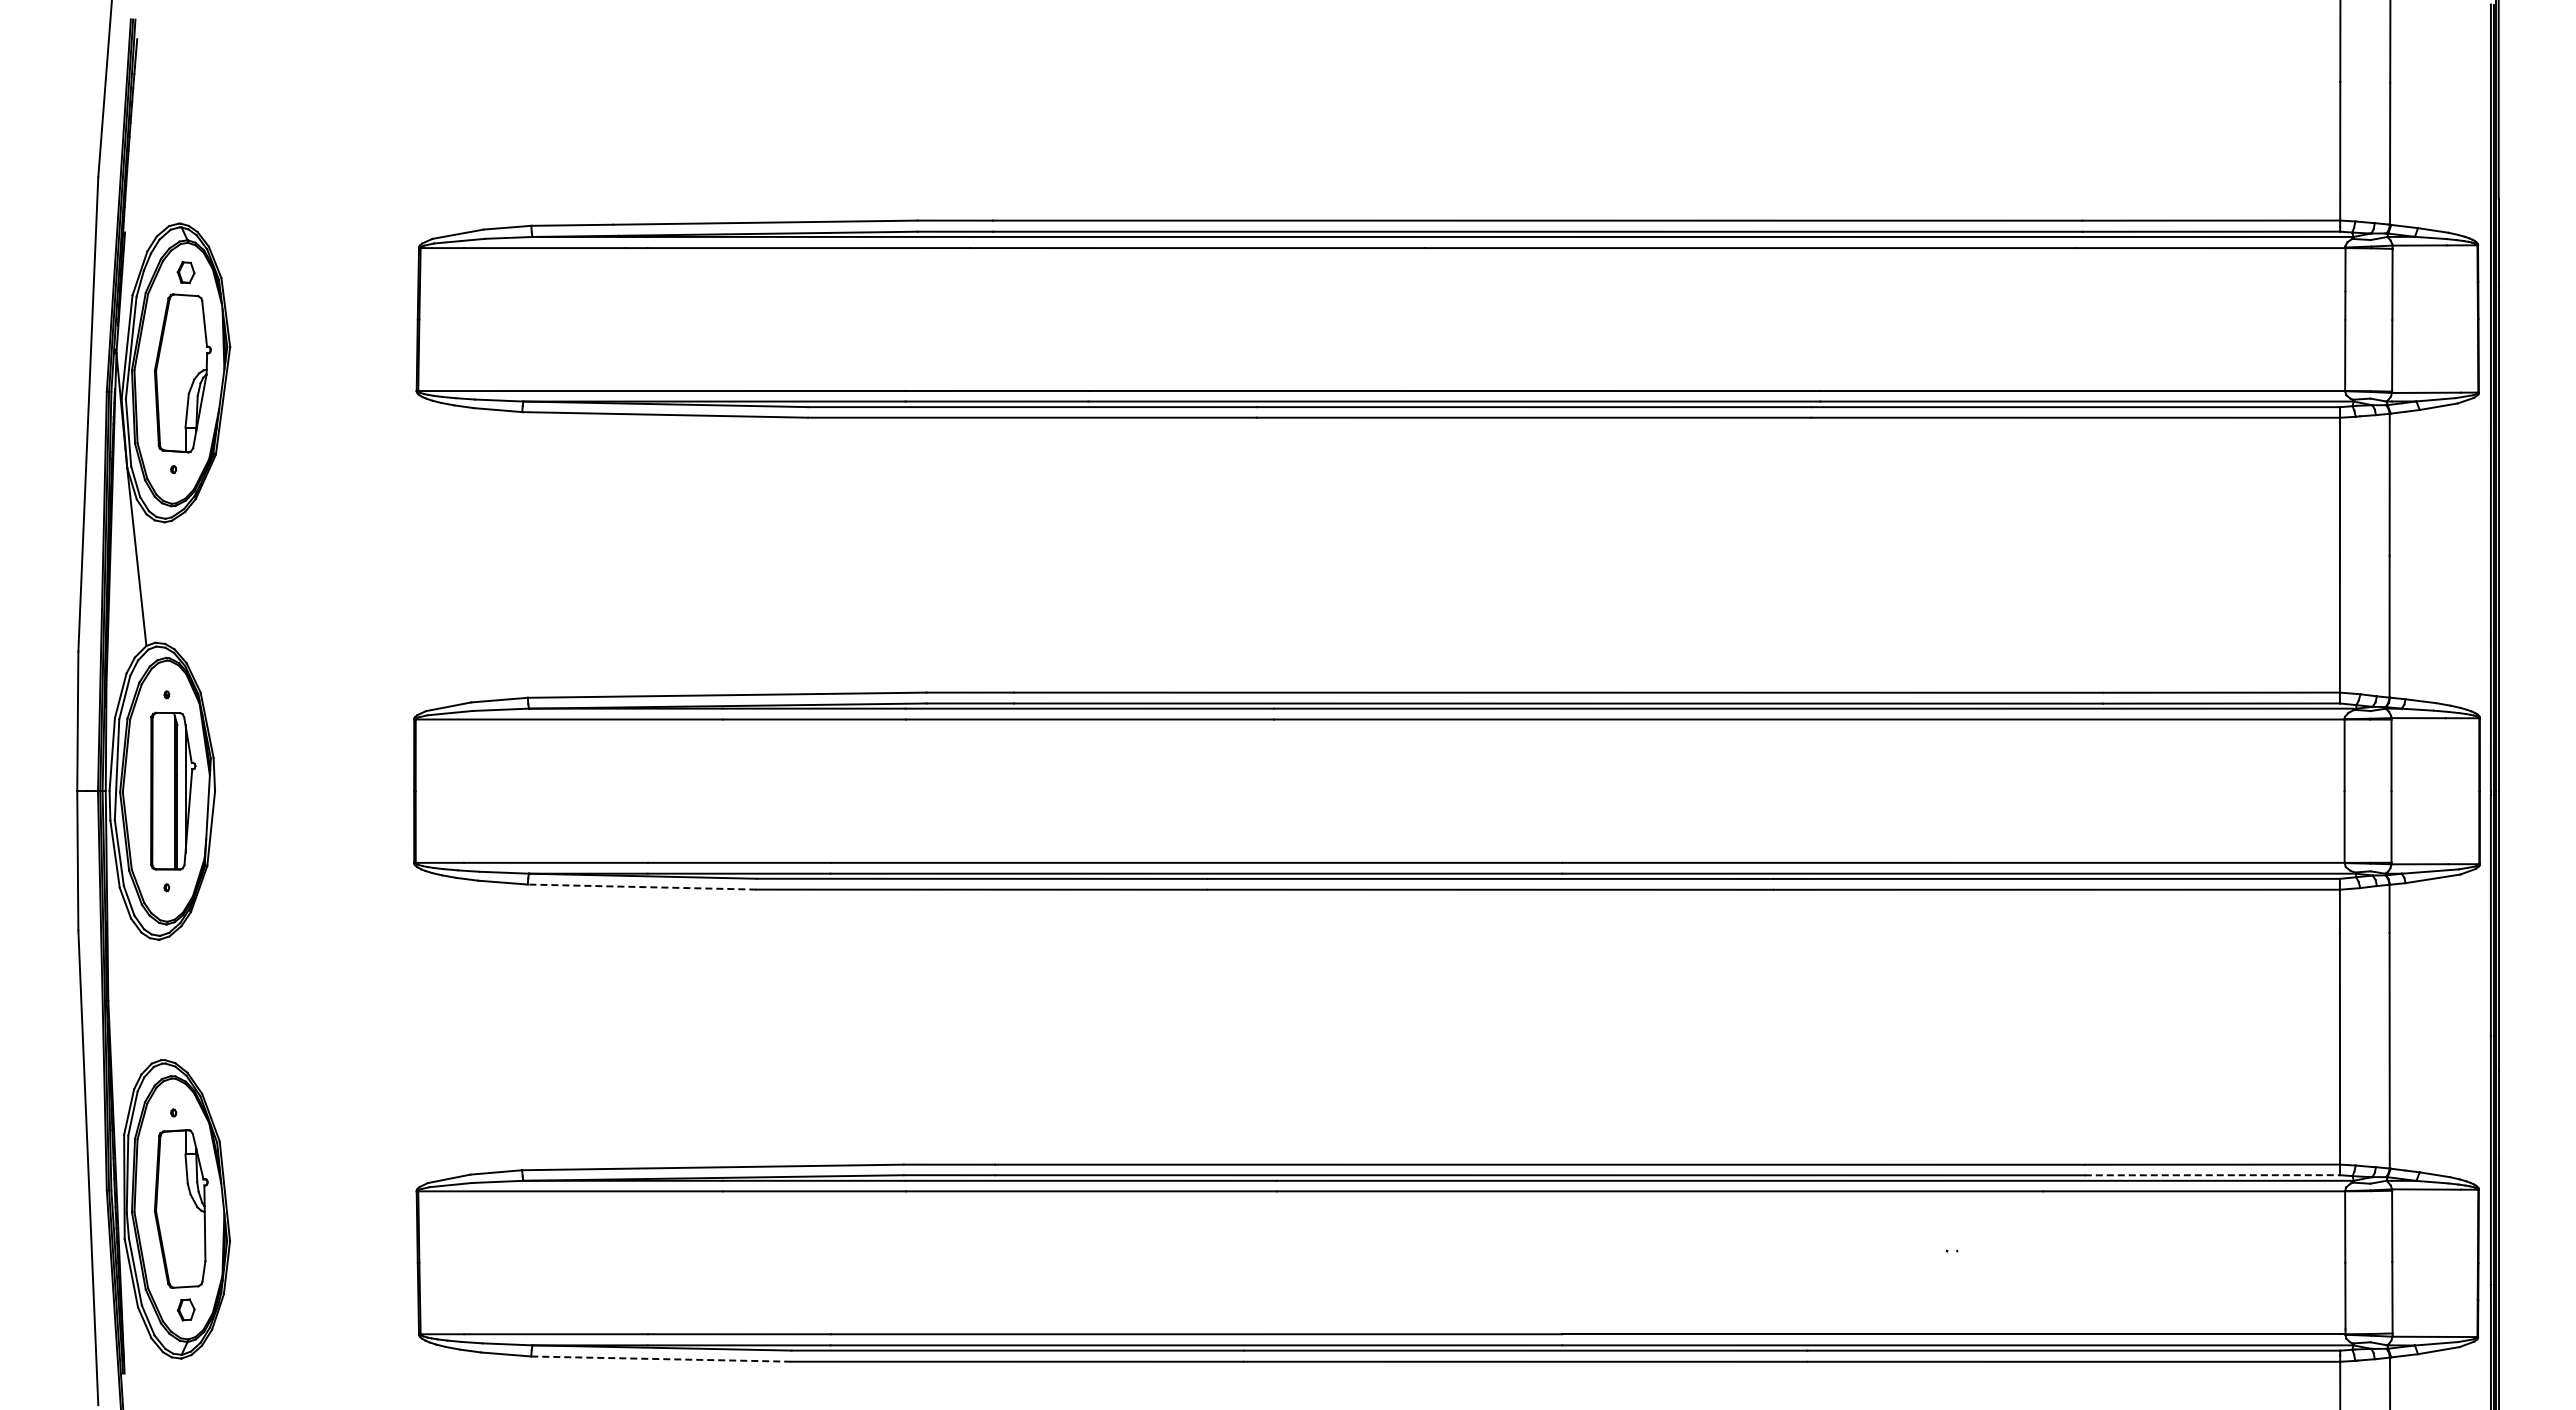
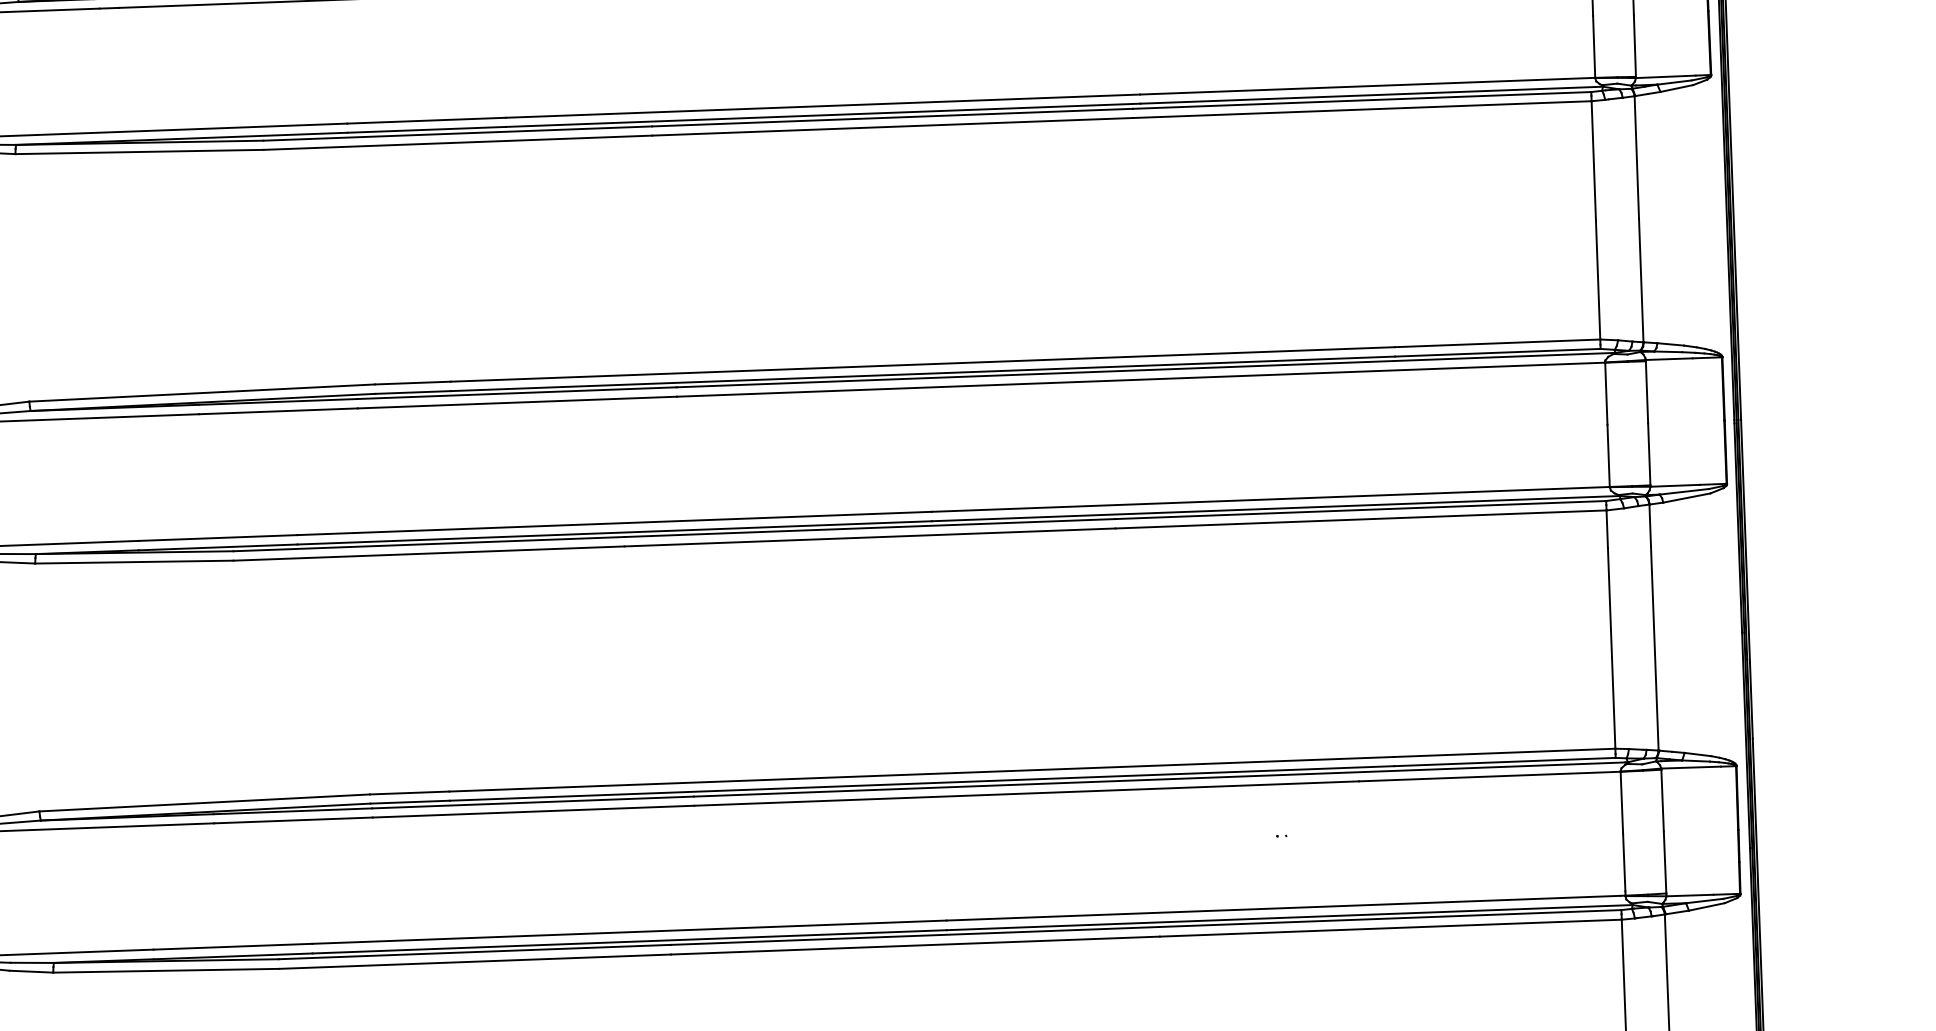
line: (641, 887) -> (133, 562), dashed -> solid
line: (2212, 1175) -> (1505, 762), dashed -> solid
line: (660, 1359) -> (165, 971), dashed -> solid

